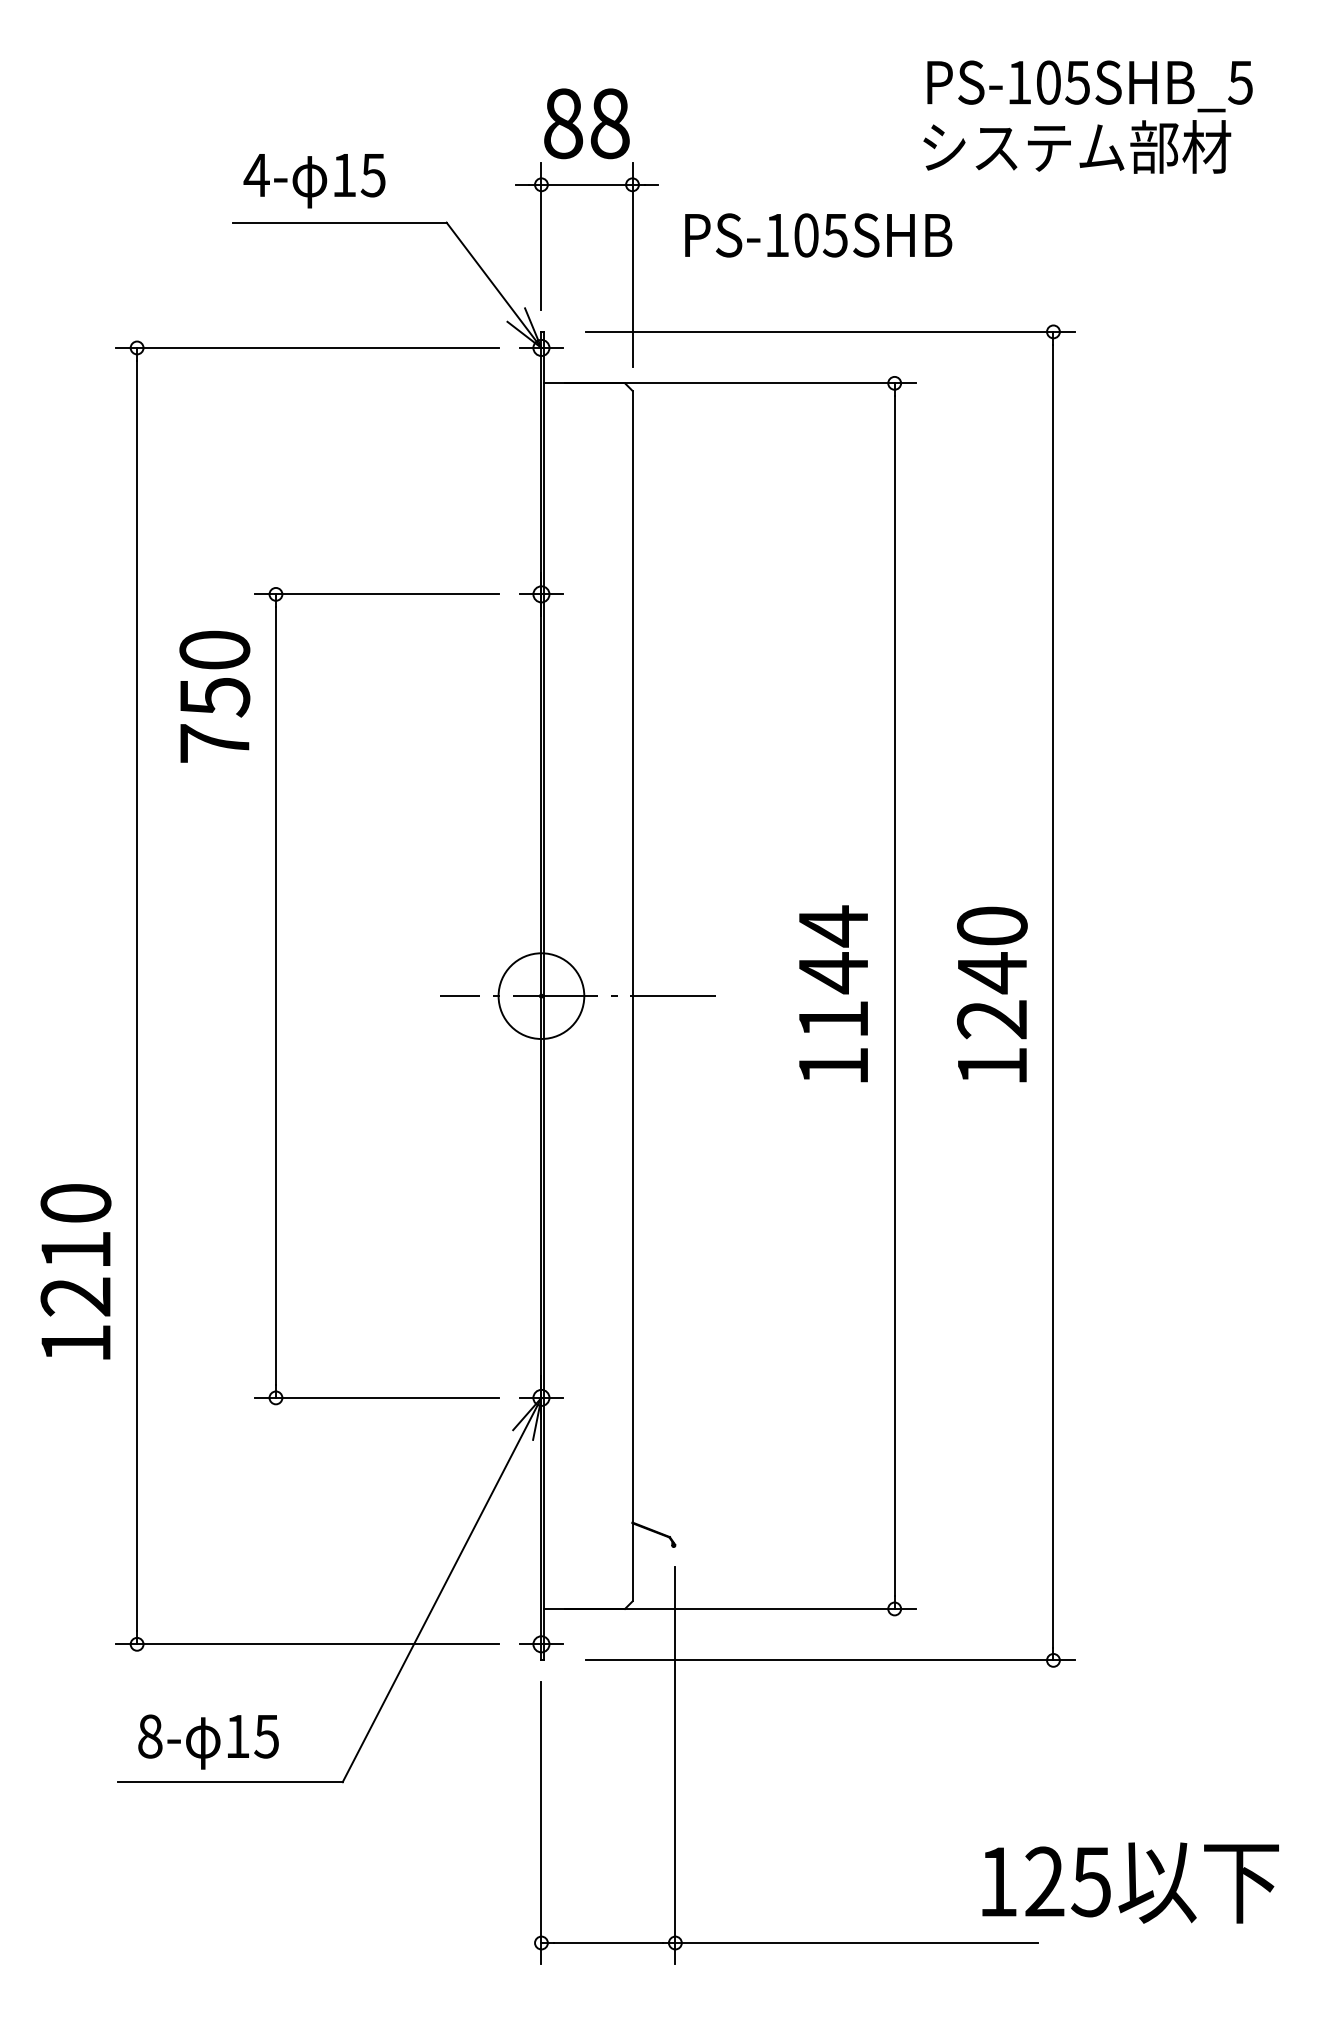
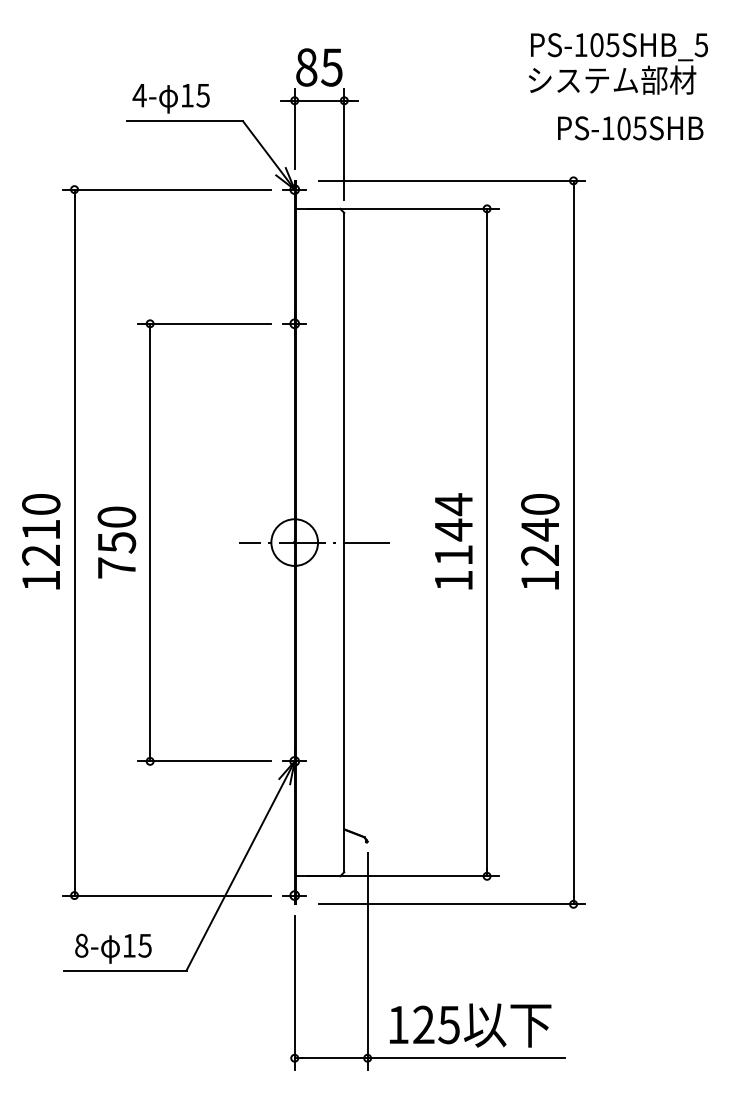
text: (1088, 116) -> (618, 63), moved
text: (608, 123) -> (331, 67), 88 -> 85
text: (818, 235) -> (630, 128), moved
text: (214, 696) -> (116, 542), moved
text: (76, 1271) -> (41, 541), moved
text: (1130, 1882) -> (470, 1025), moved

